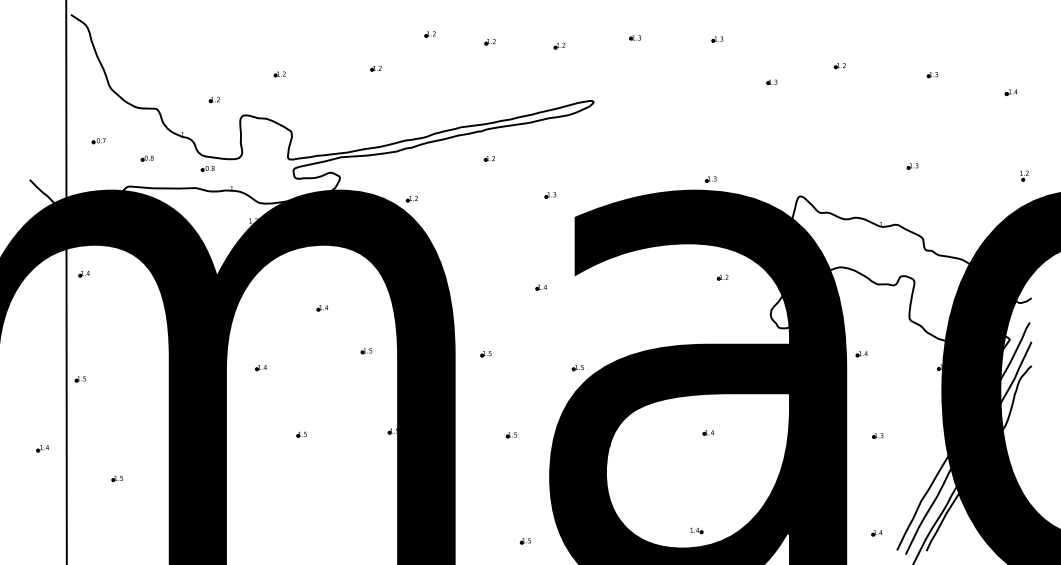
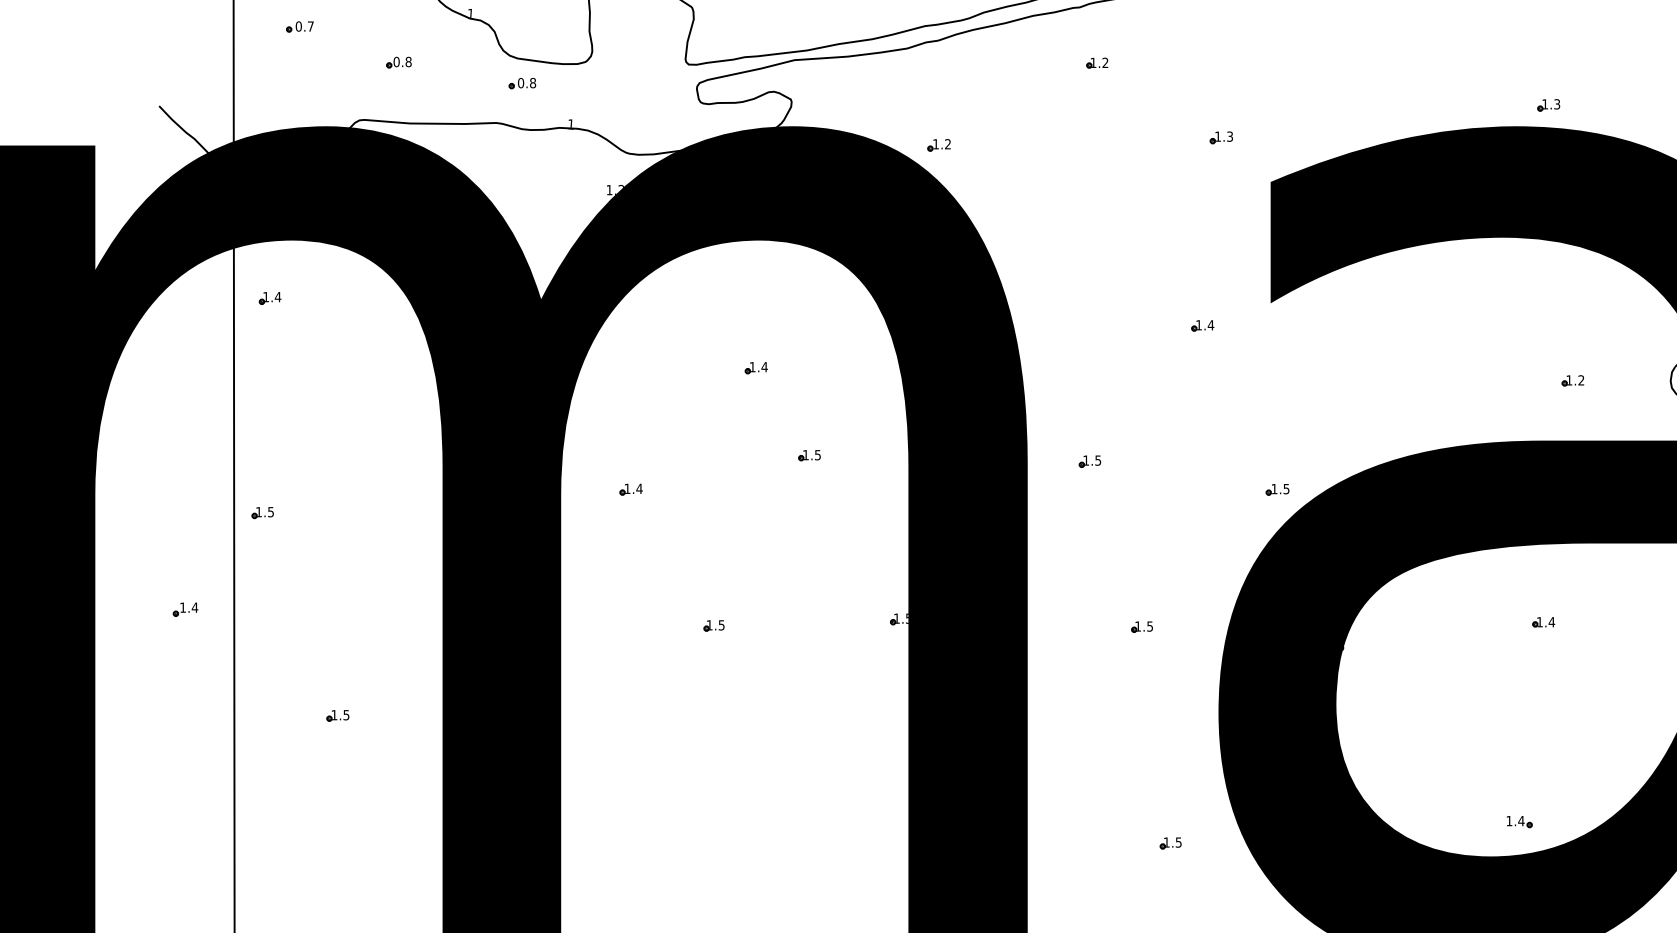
part: (722, 277) -> (1572, 380), moved
part: (366, 351) -> (809, 456), moved
part: (42, 448) -> (184, 609), moved

